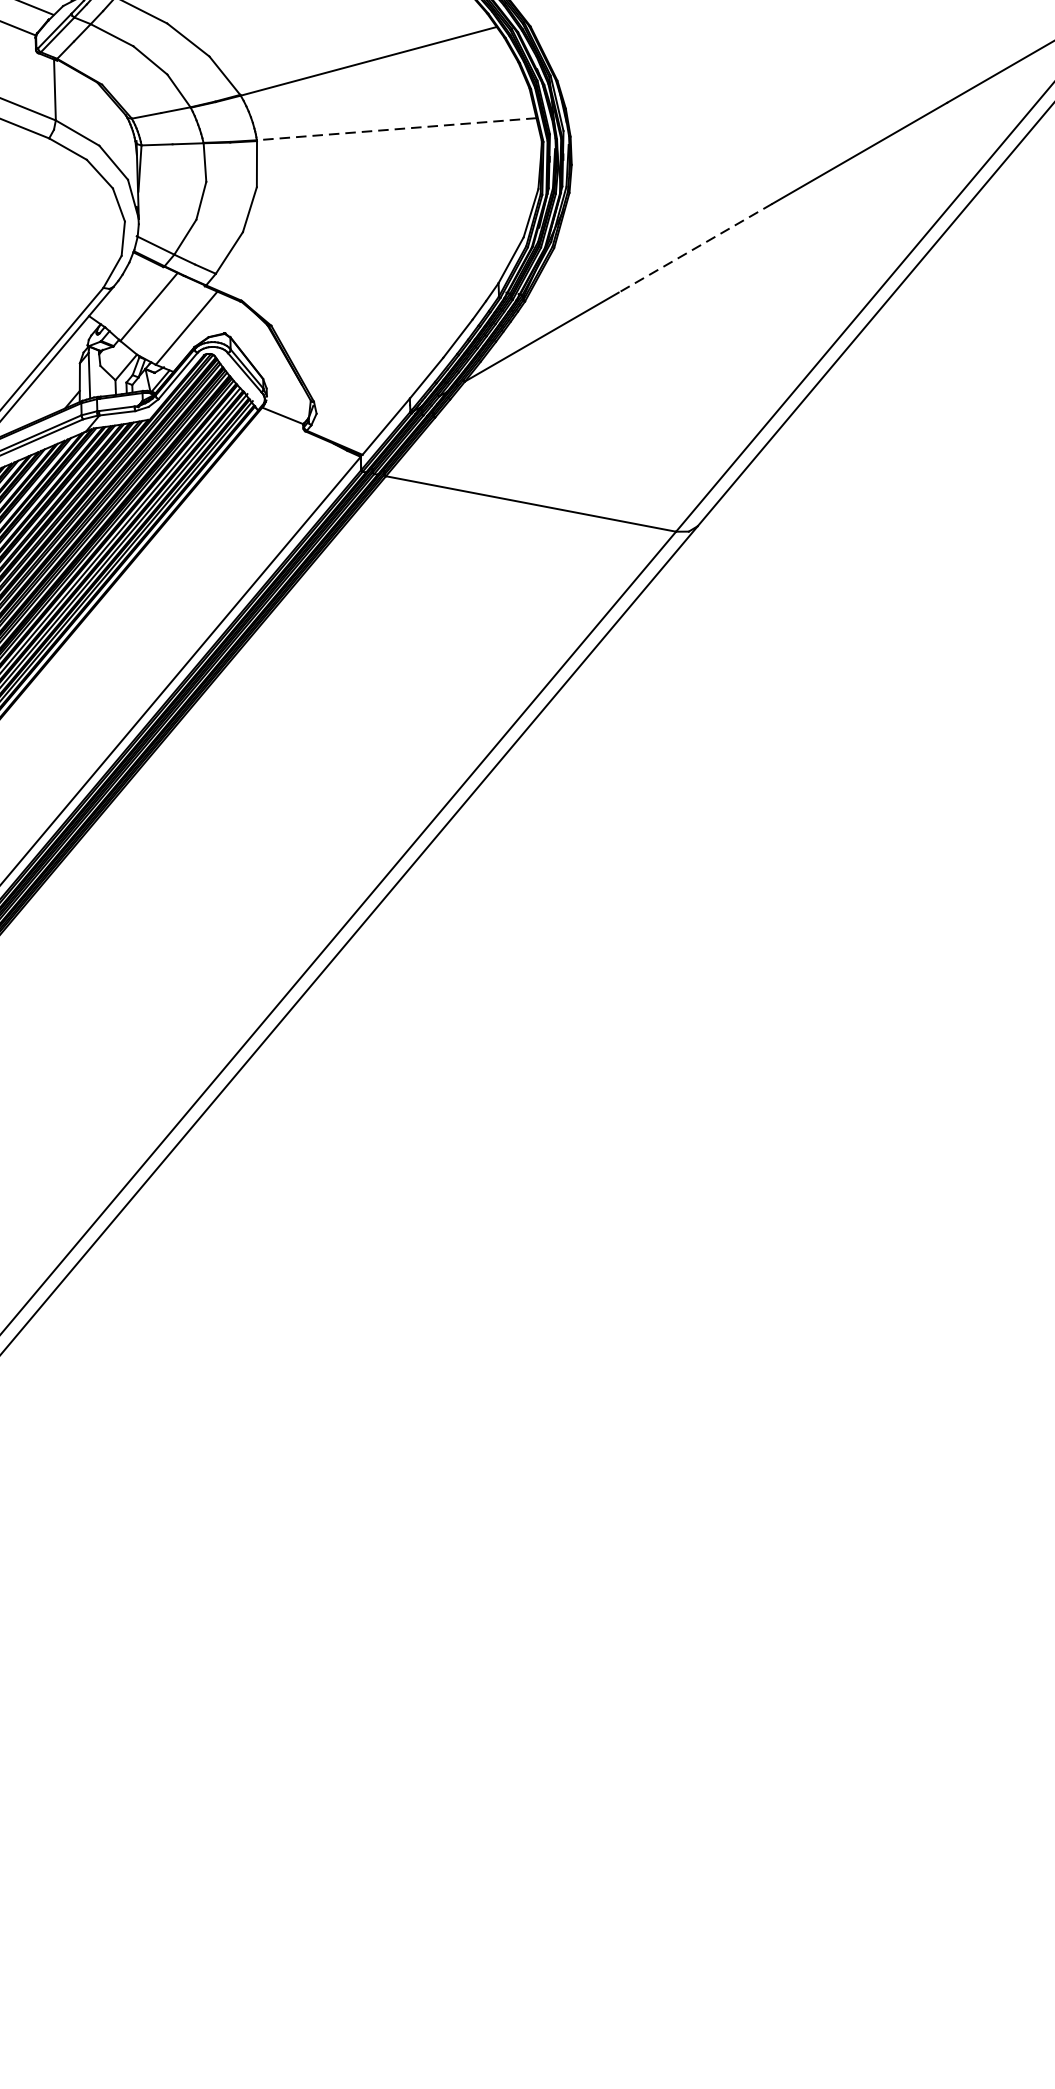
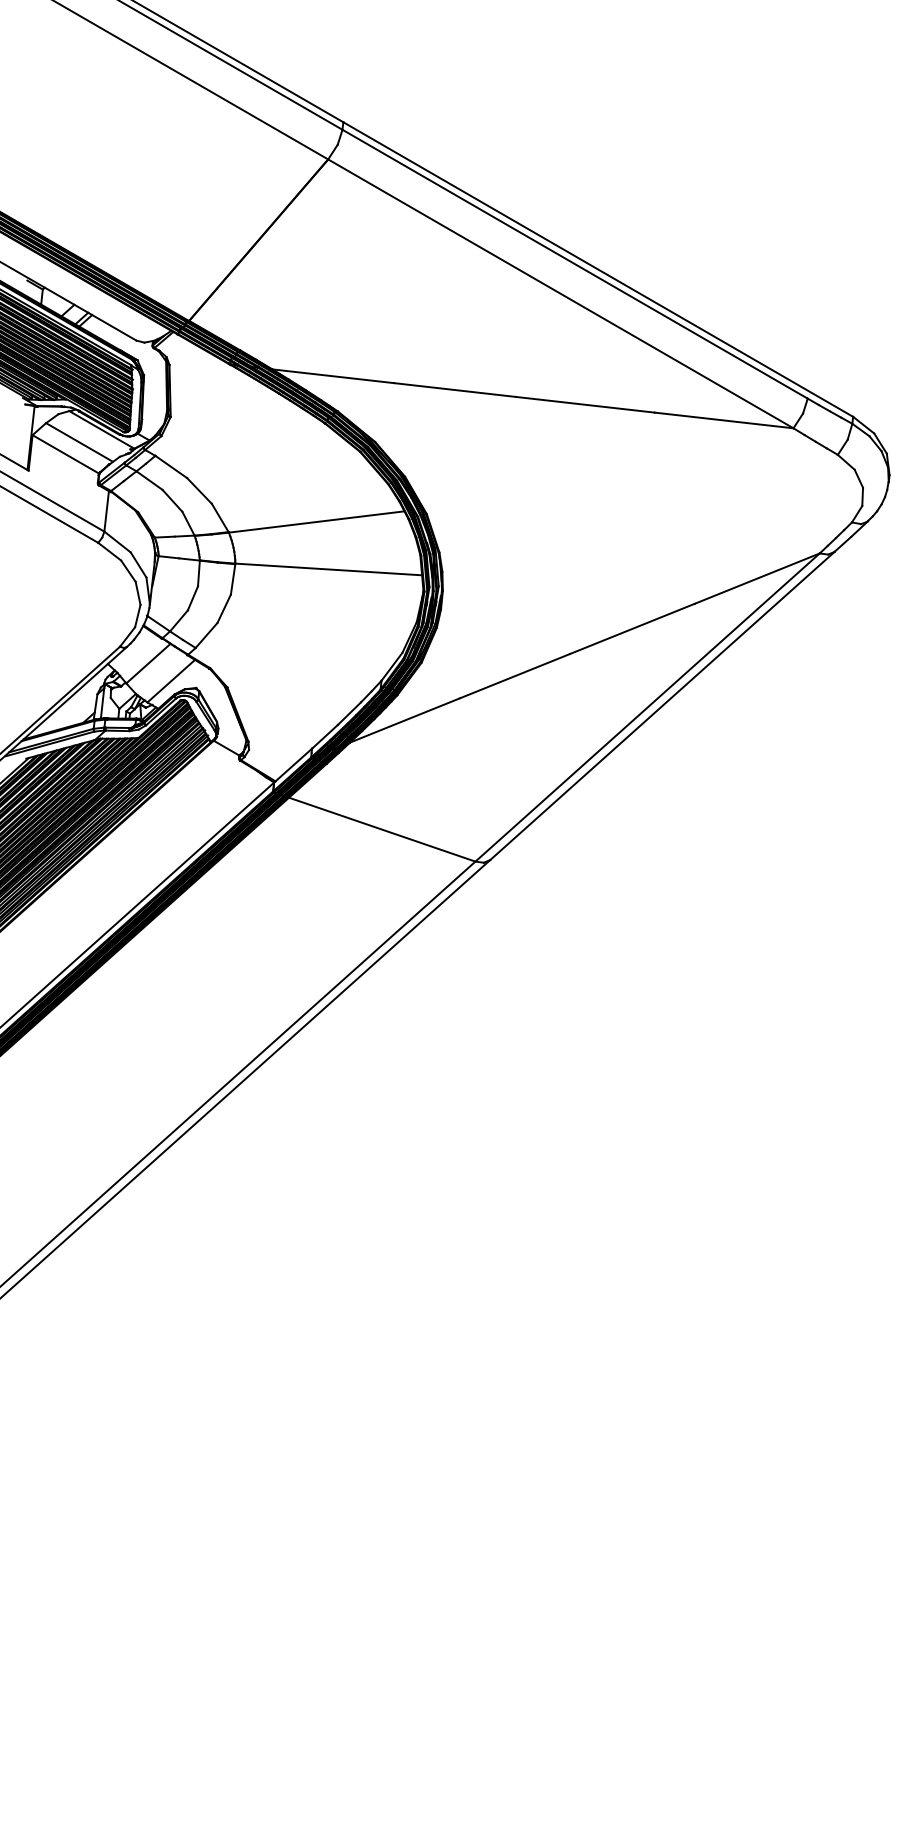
line: (396, 129) -> (328, 569), dashed -> solid
line: (694, 248) -> (514, 676), dashed -> solid

